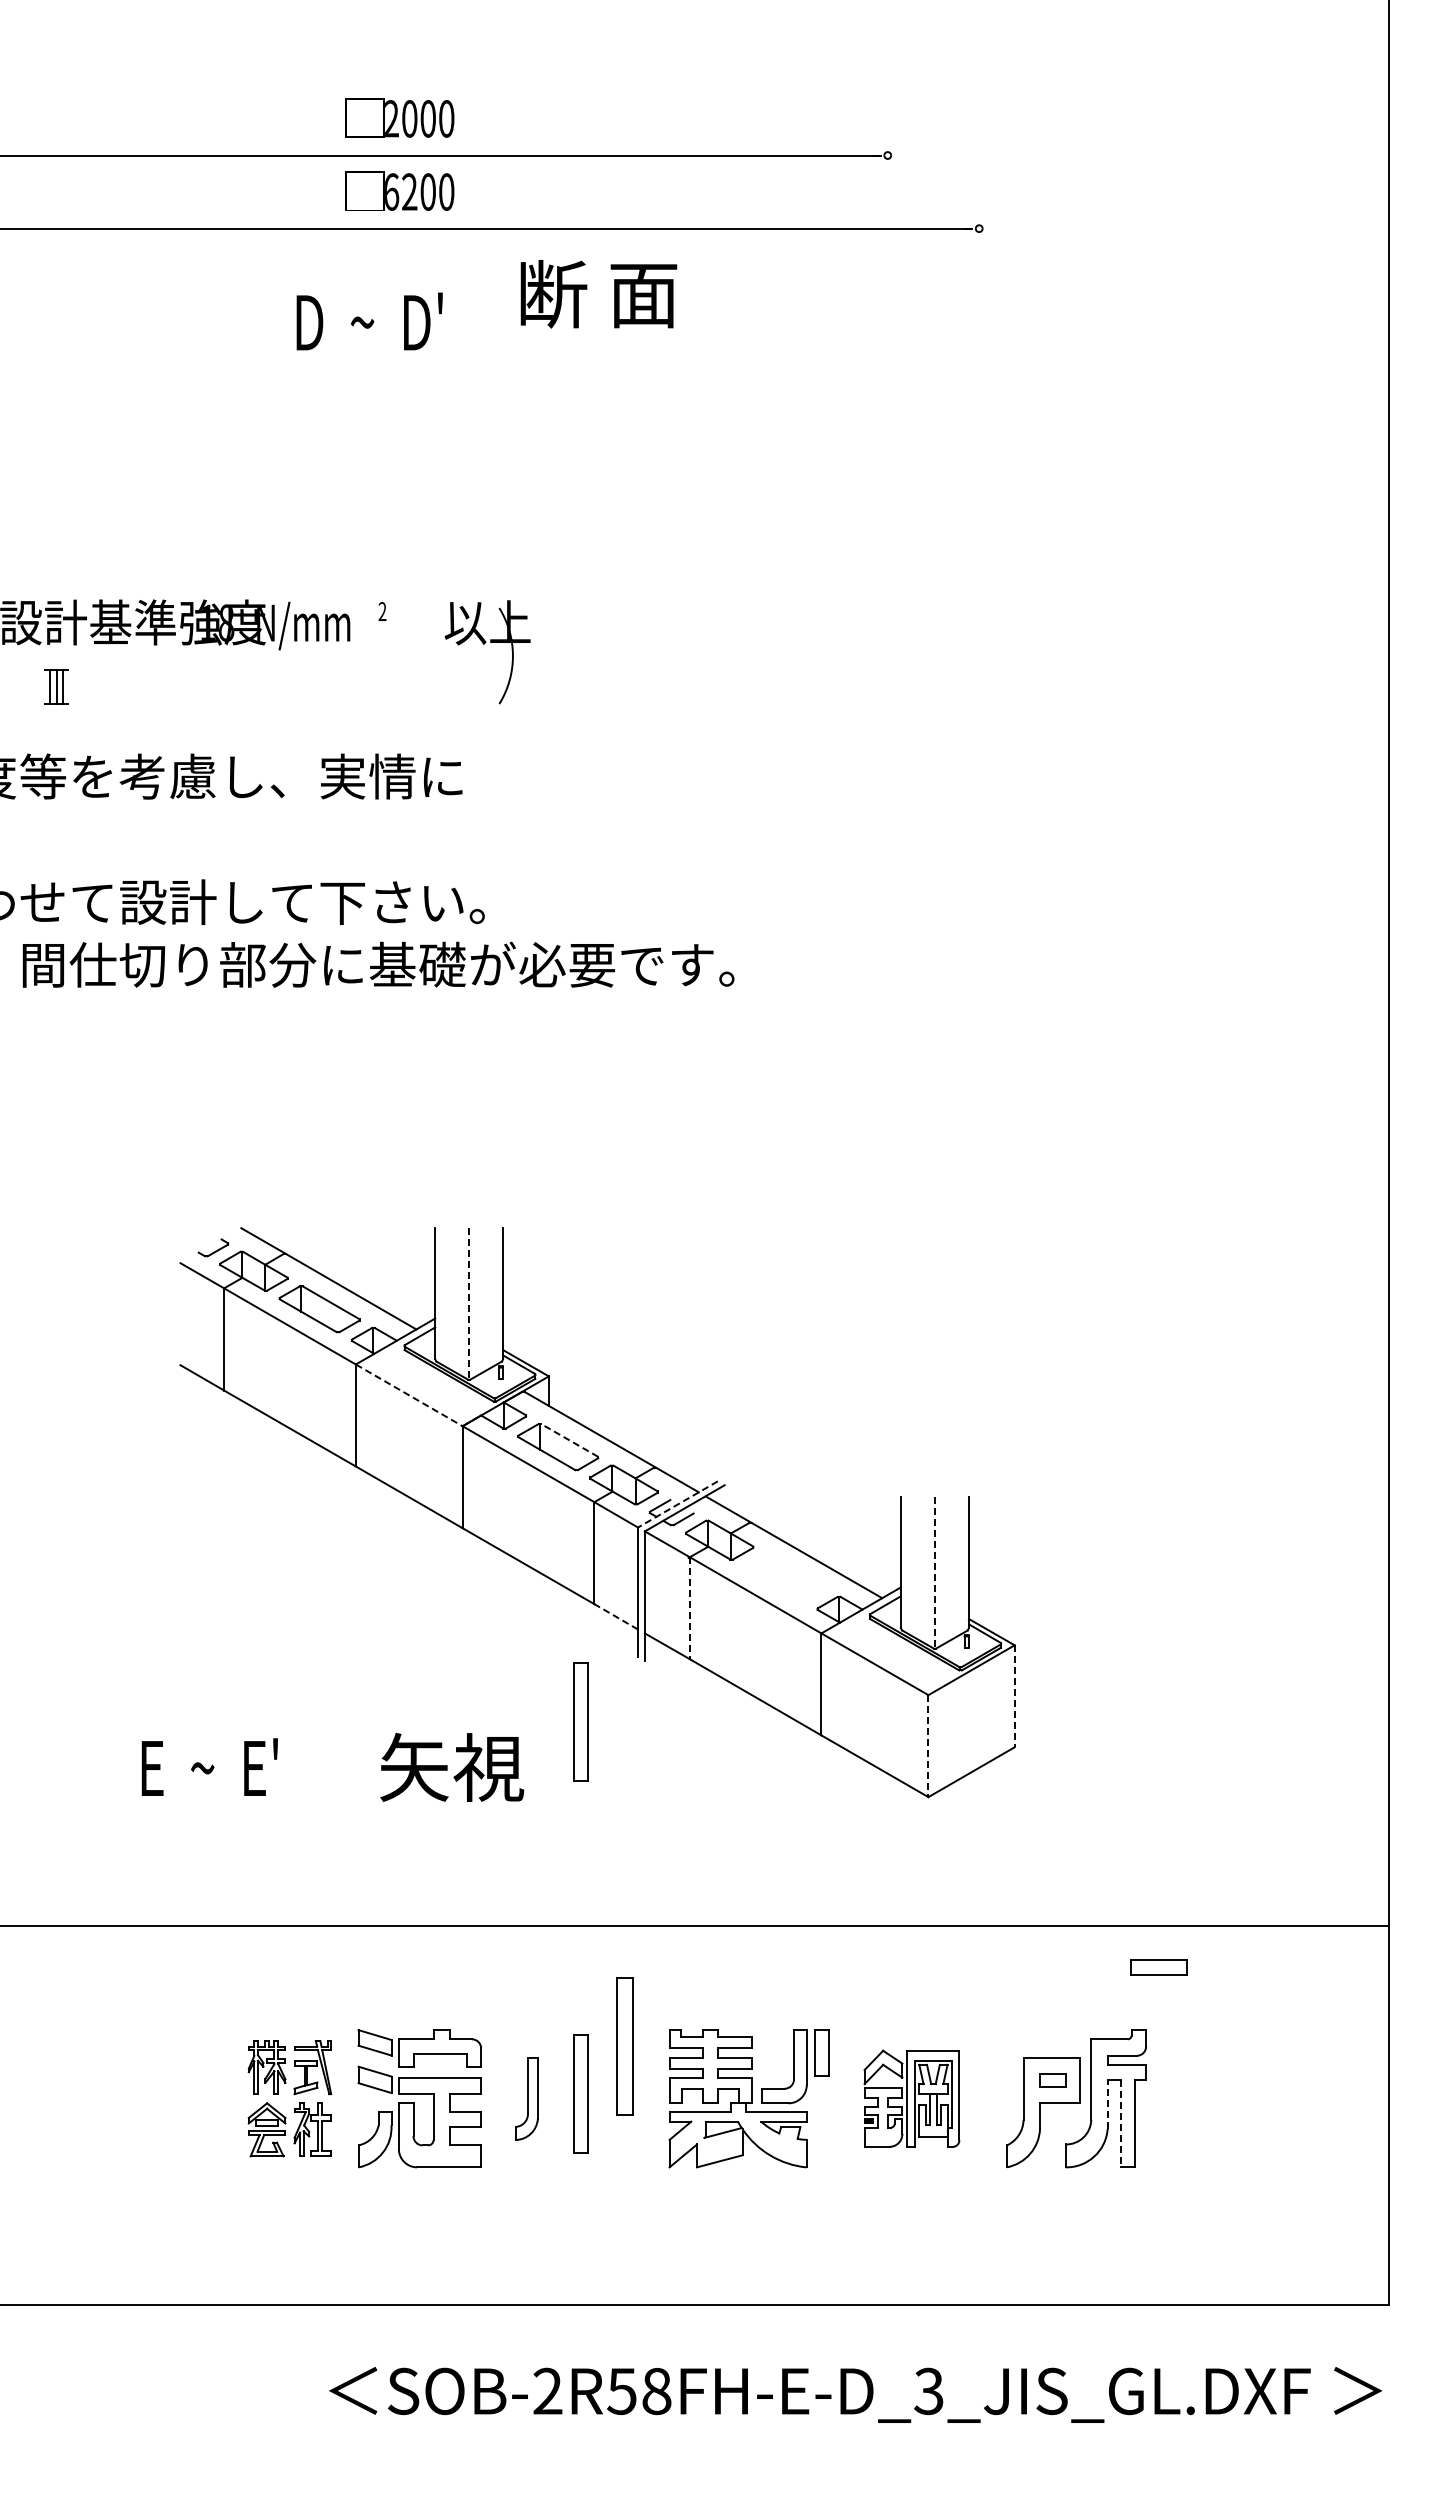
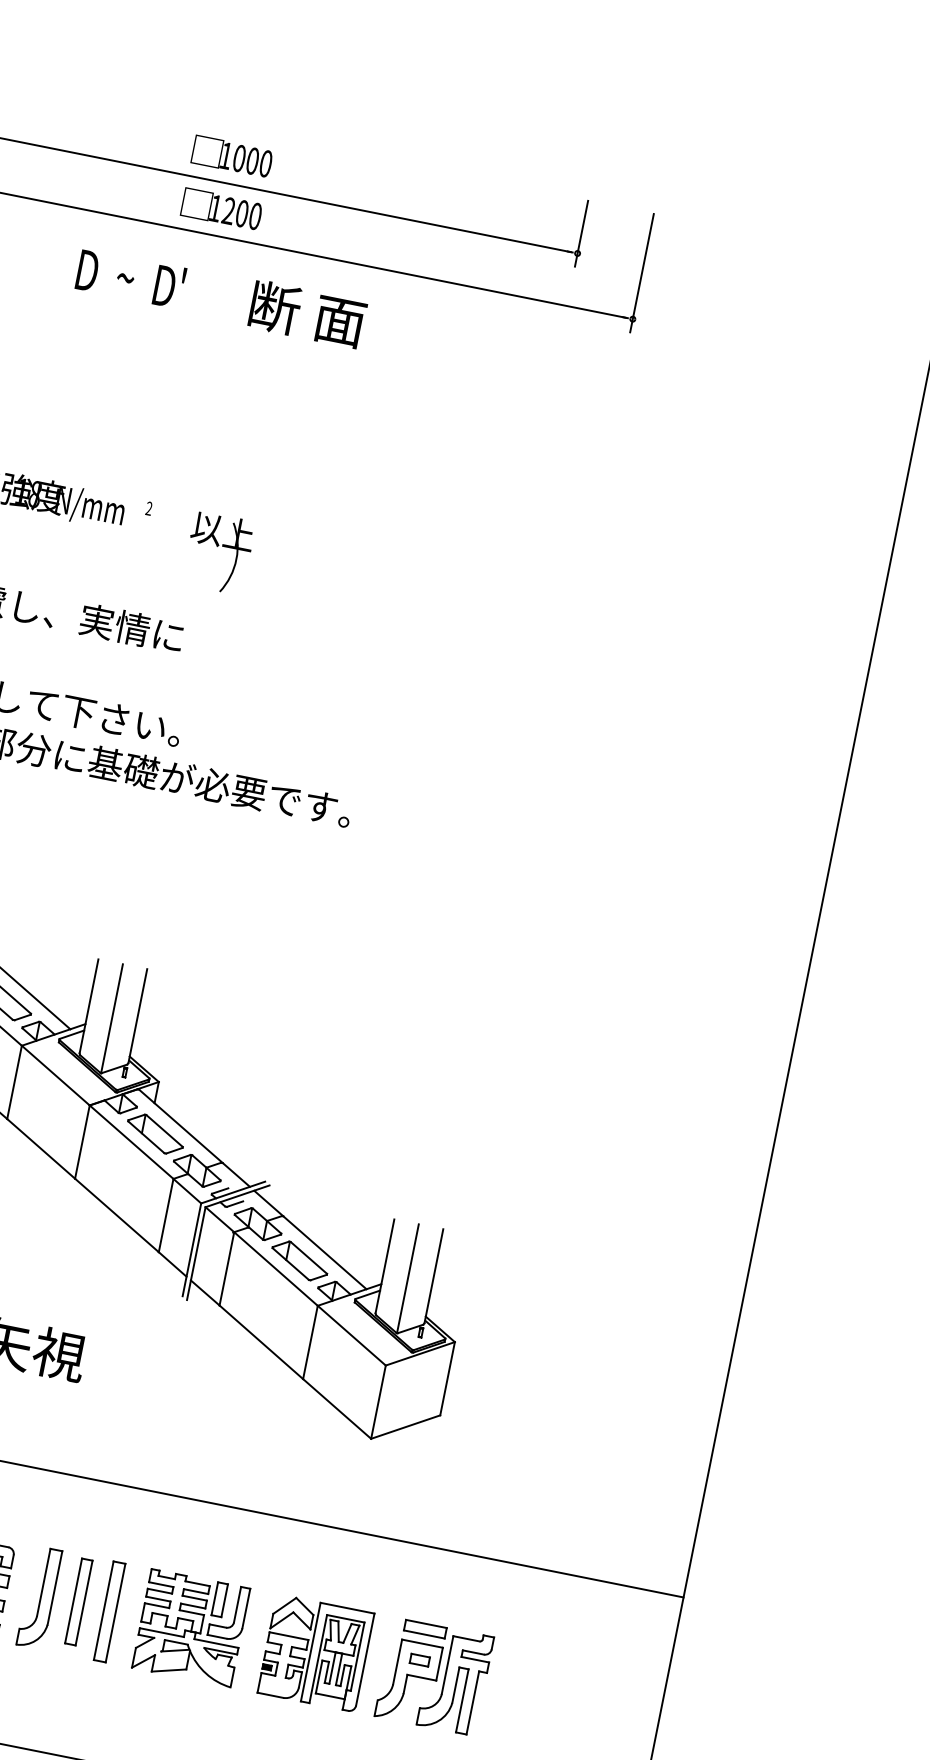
text: (391, 118) -> (226, 155), 2000 -> 1000
line: (887, 127) -> (581, 233), added
line: (979, 164) -> (642, 273), added
text: (392, 191) -> (216, 208), 6200 -> 1200
text: (598, 294) -> (307, 314), moved
text: (369, 321) -> (130, 278), moved
line: (469, 1304) -> (112, 1018), dashed -> solid
line: (409, 1395) -> (55, 1075), dashed -> solid
line: (569, 1440) -> (164, 1131), dashed -> solid
line: (677, 1504) -> (232, 1192), dashed -> solid
line: (934, 1573) -> (407, 1279), dashed -> solid
part: (785, 1578) -> (299, 1261), added
line: (689, 1608) -> (226, 1268), dashed -> solid
line: (615, 1616) -> (172, 1264), dashed -> solid
line: (1014, 1696) -> (447, 1378), dashed -> solid
part: (580, 1721) -> (132, 1334), removed
line: (928, 1746) -> (378, 1402), dashed -> solid
part: (1158, 1967) -> (425, 1629), moved
part: (624, 2046) -> (109, 1611), moved
part: (821, 2052) -> (219, 1599), moved
part: (526, 2098) -> (39, 1597), size x1.67
part: (911, 2098) -> (315, 1652), size x1.43
line: (1107, 2104) -> (455, 1685), dashed -> solid
line: (1120, 2123) -> (462, 1700), dashed -> solid

